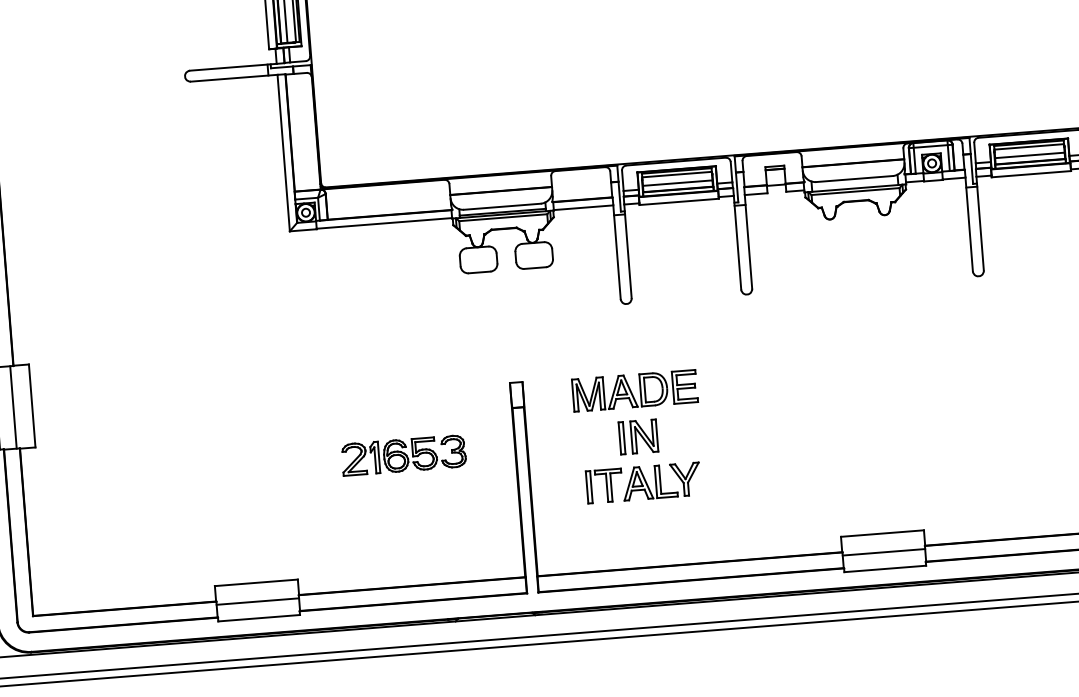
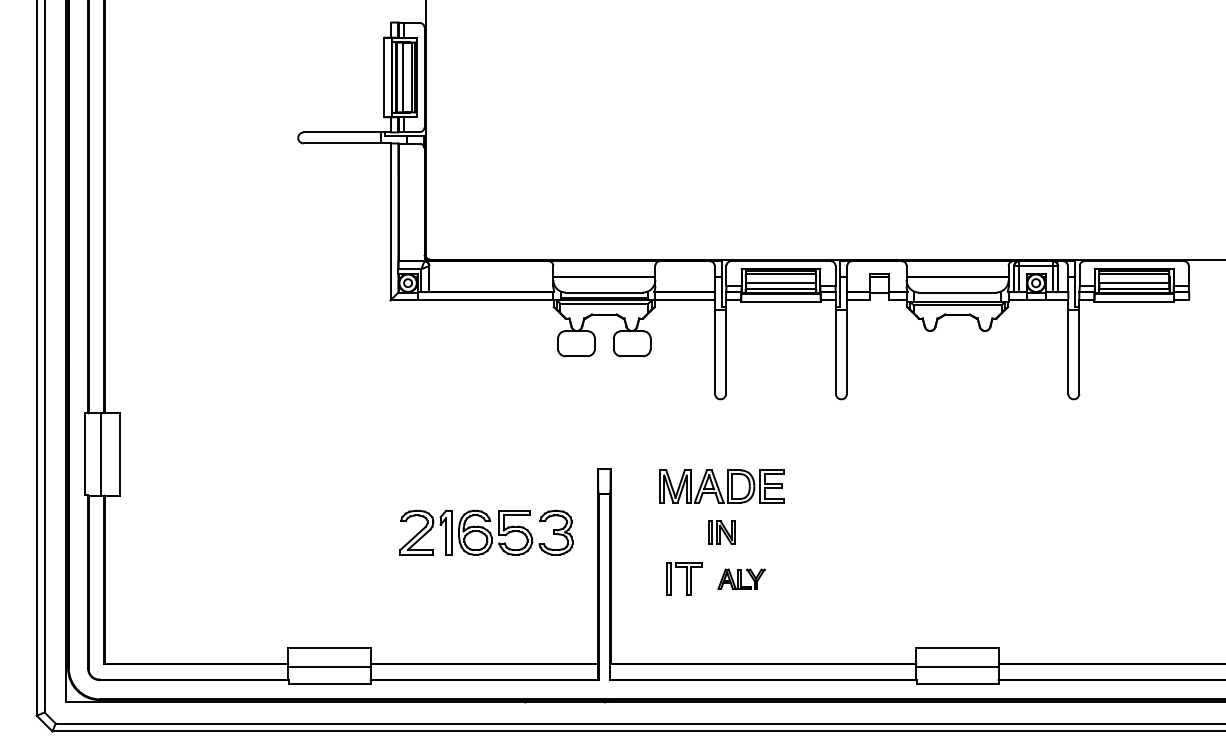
part: (638, 436) -> (721, 532), size x0.7
part: (403, 455) -> (486, 532), size x1.4
part: (661, 482) -> (741, 579), size x0.6

